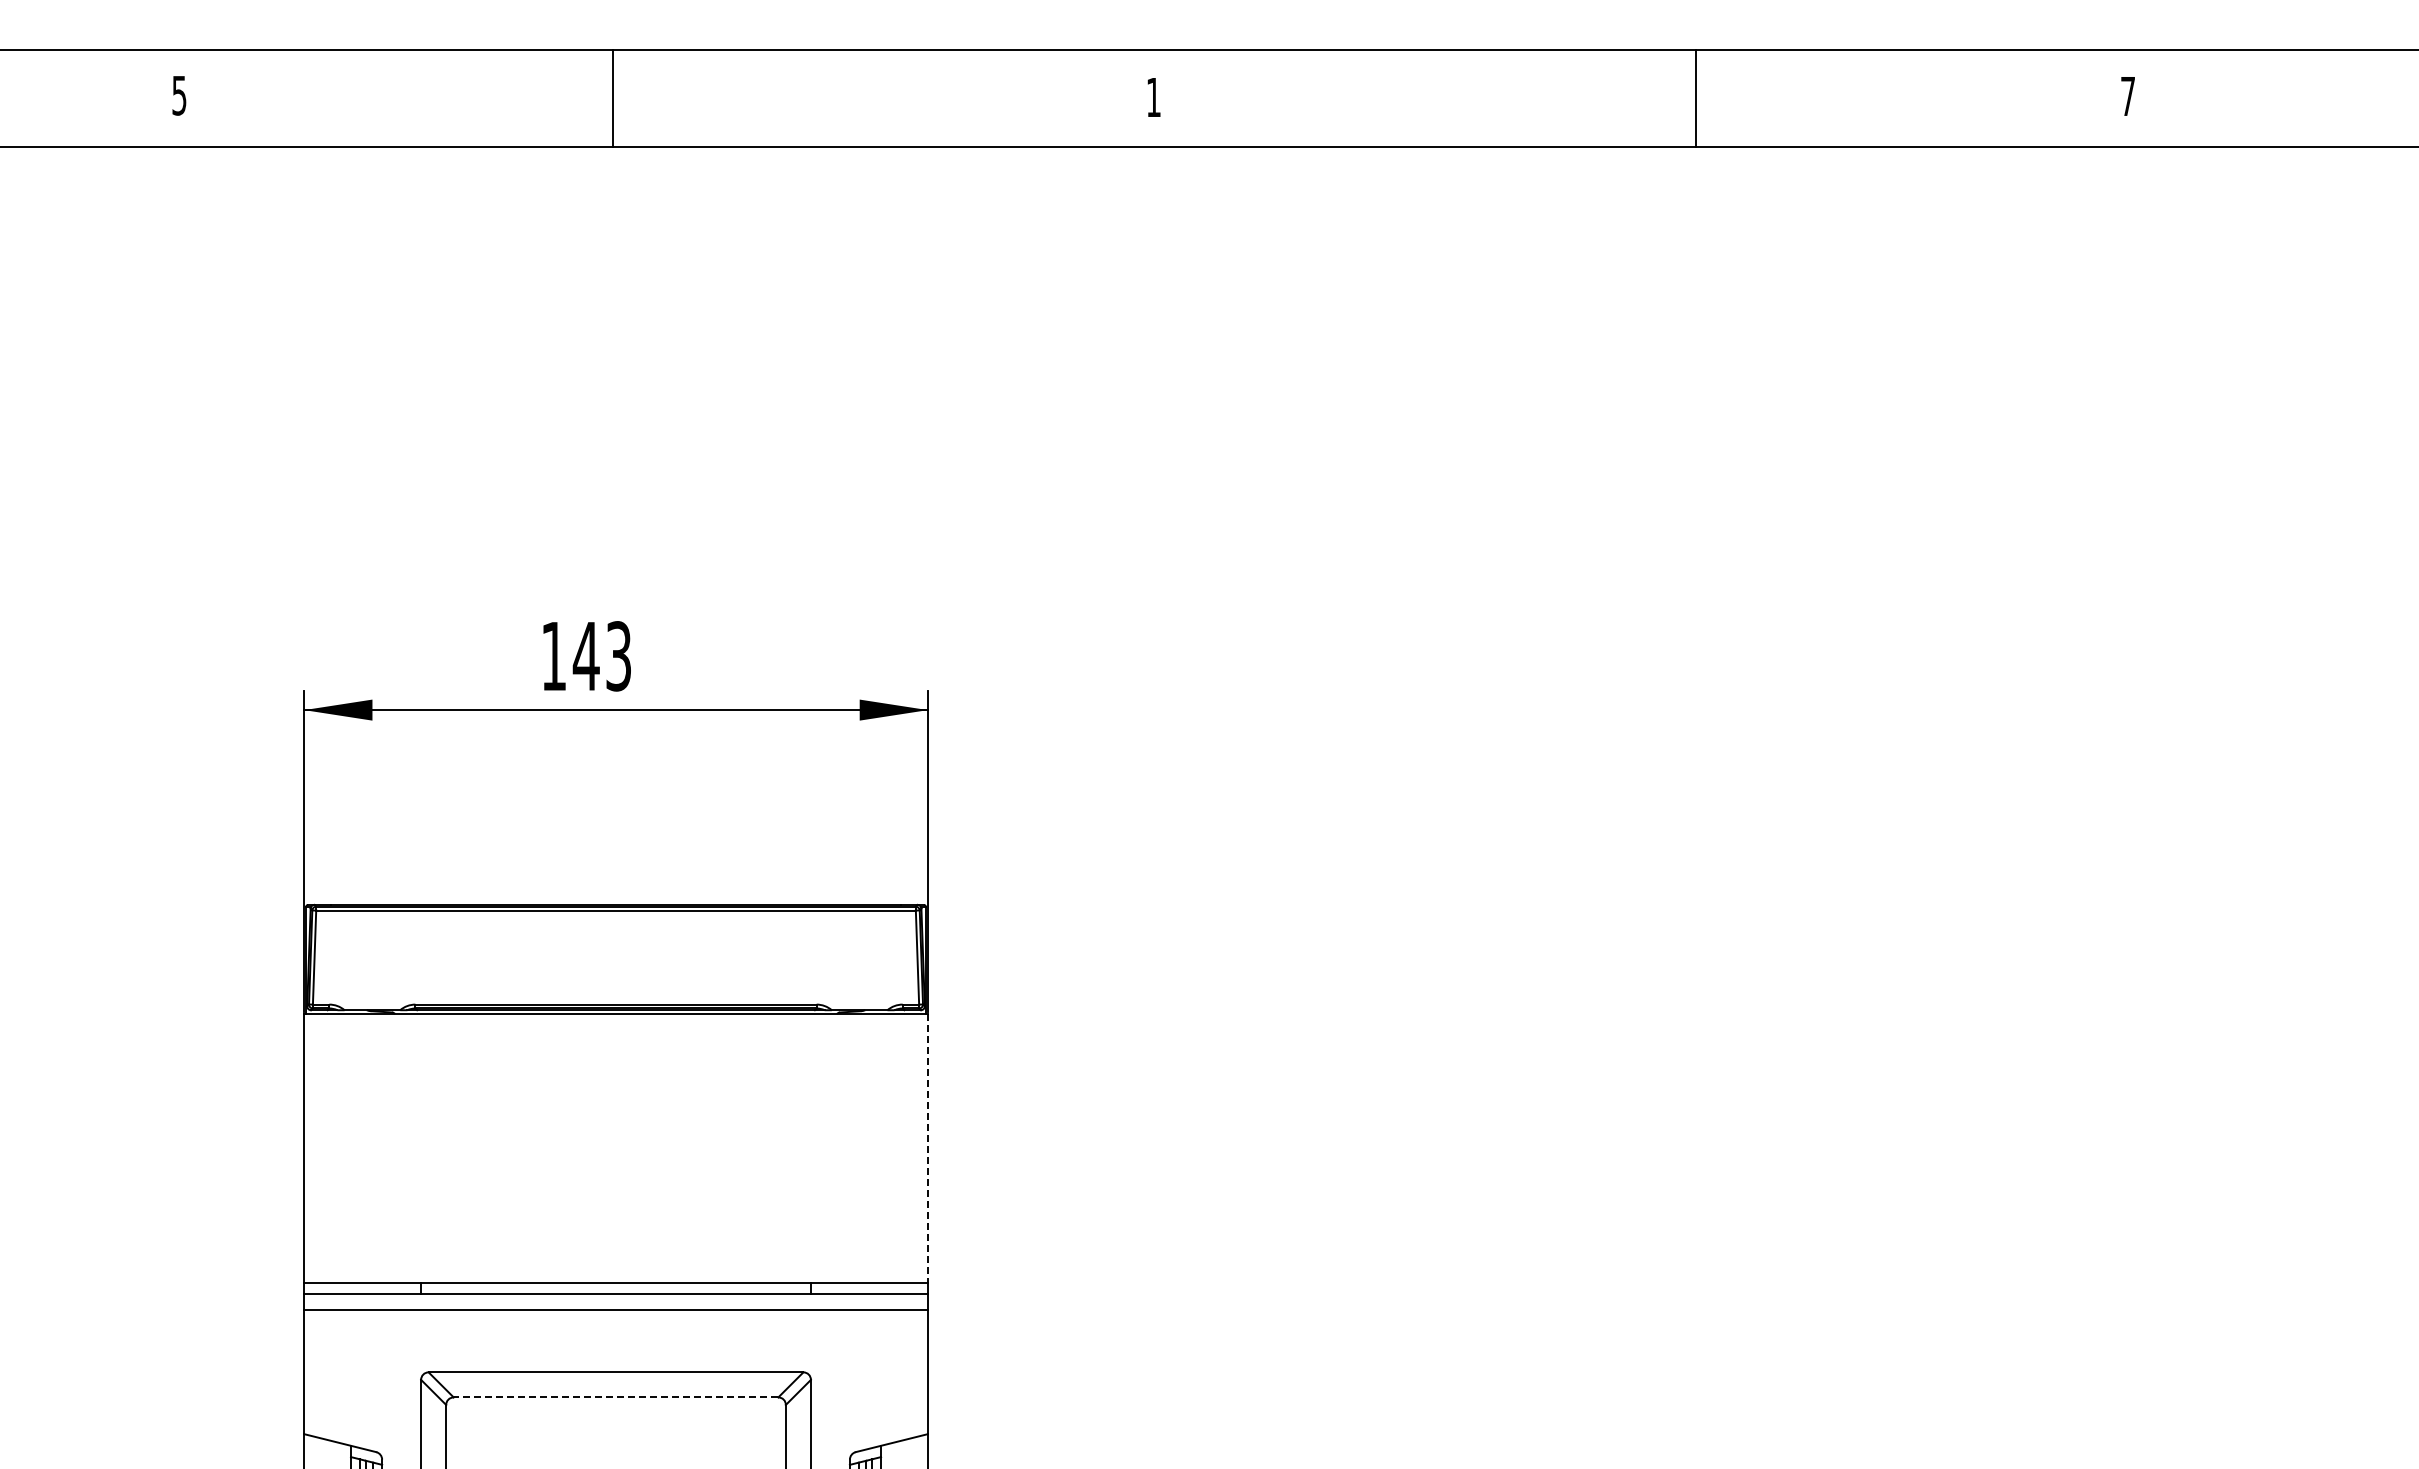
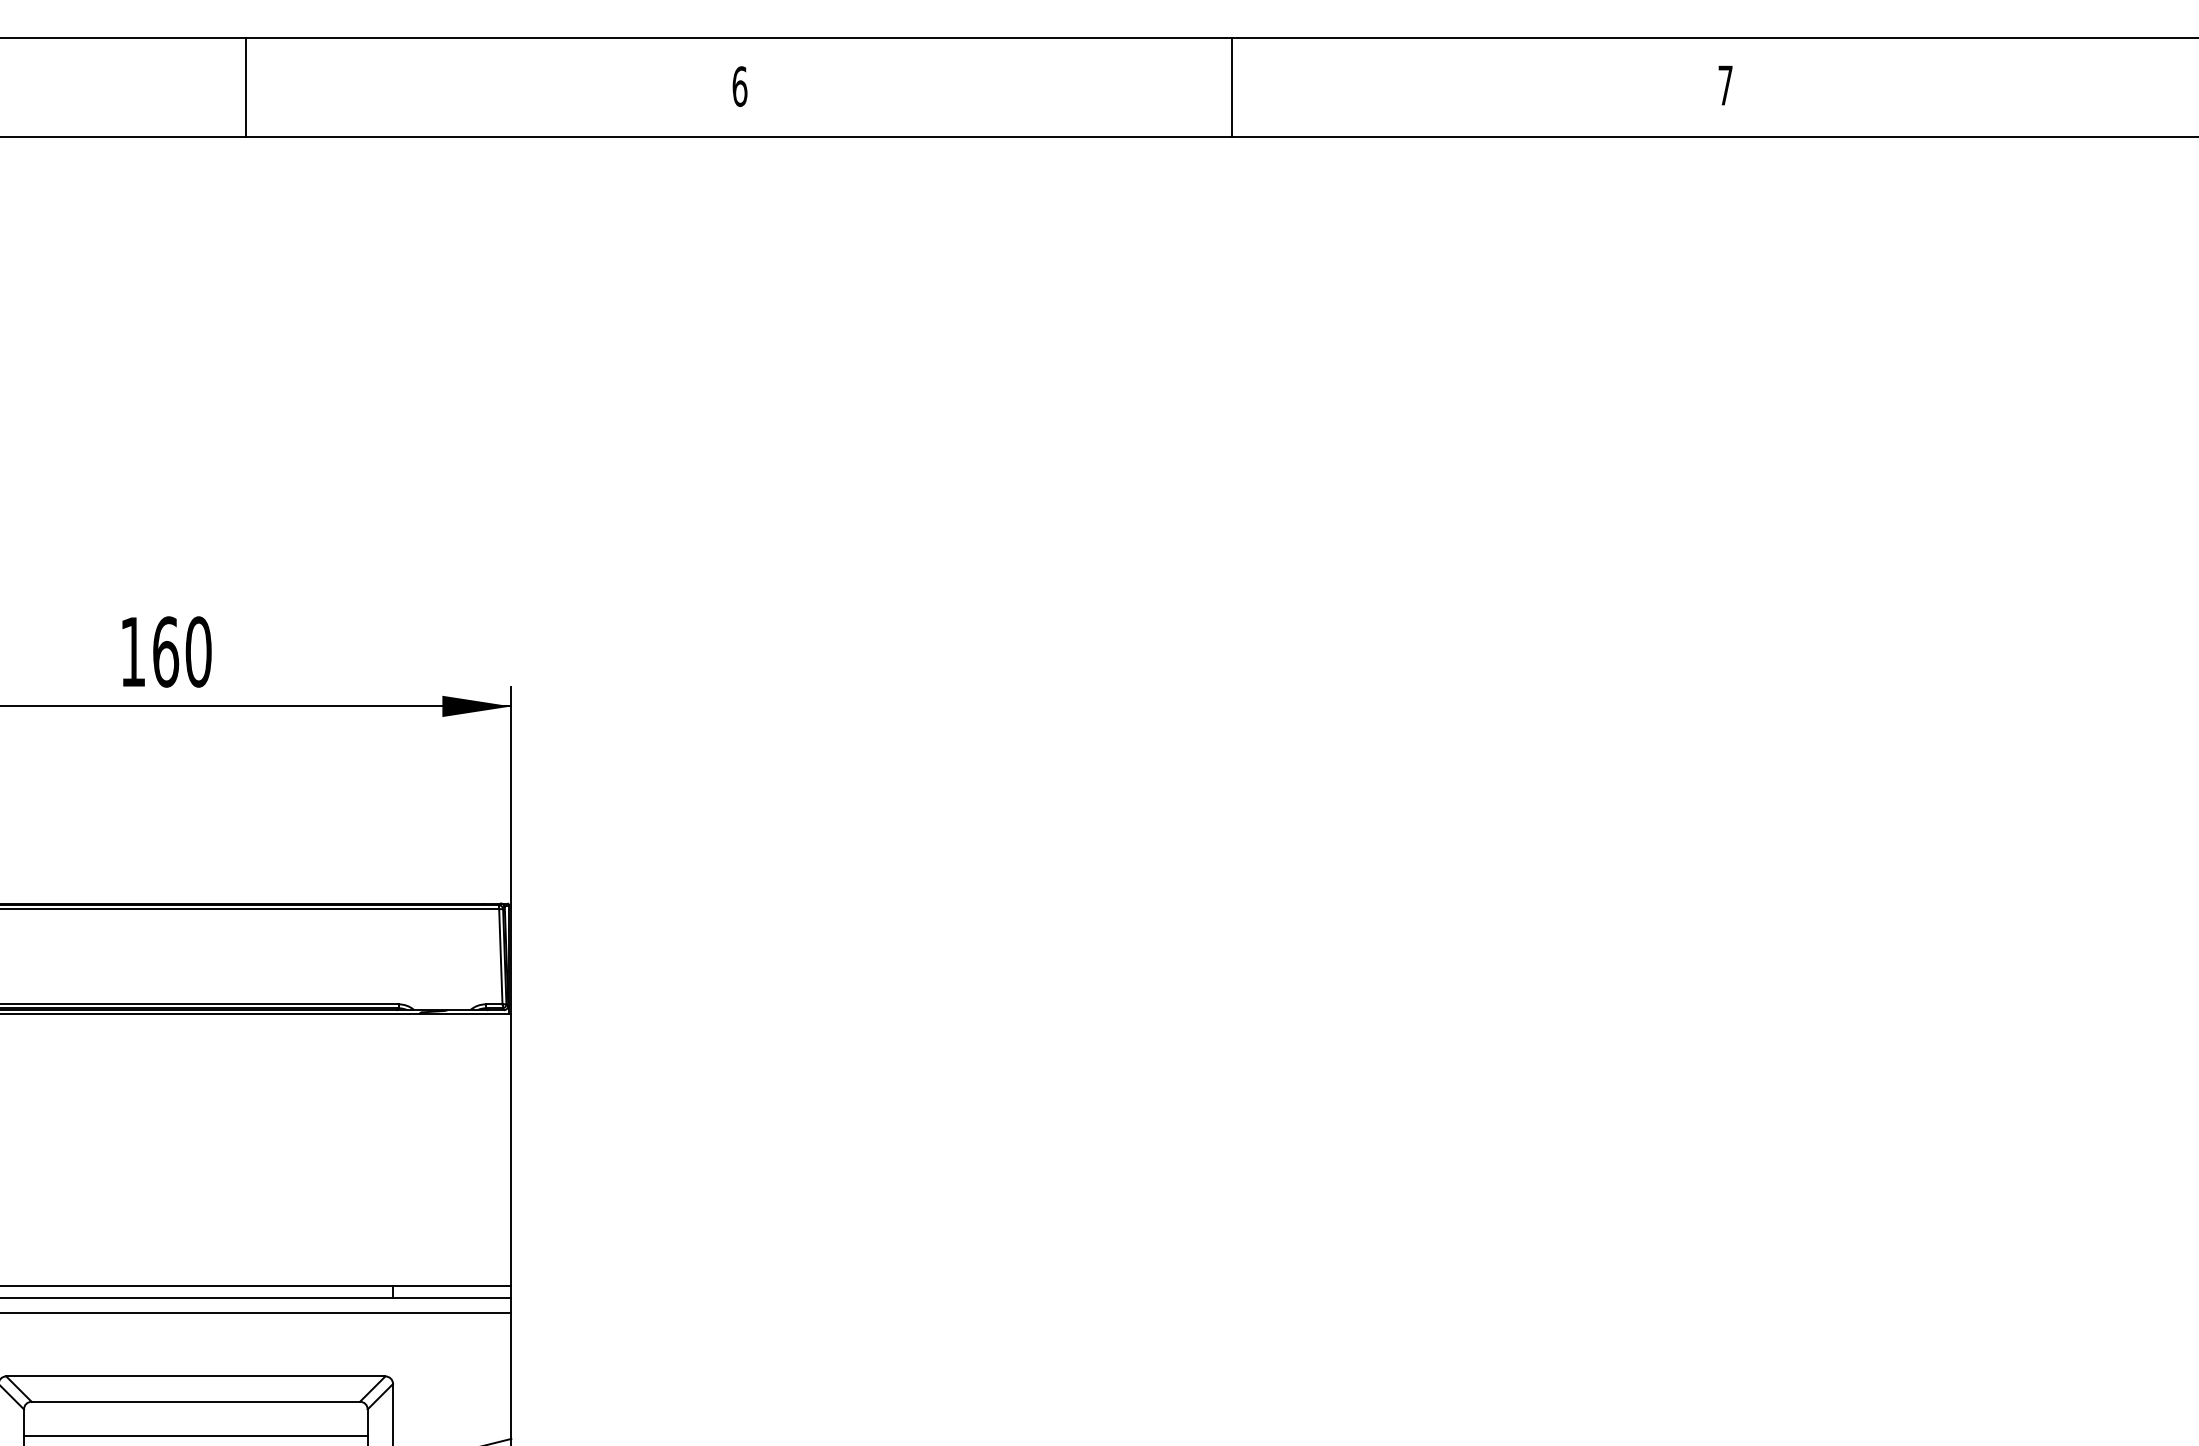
text: (1153, 97) -> (739, 86), 1 -> 6
line: (612, 98) -> (245, 87), moved
line: (1695, 98) -> (1232, 87), moved
text: (601, 656) -> (181, 652), 143 -> 160
line: (927, 1149) -> (510, 1150), dashed -> solid
line: (615, 1397) -> (195, 1401), dashed -> solid
line: (615, 1431) -> (195, 1436), added

